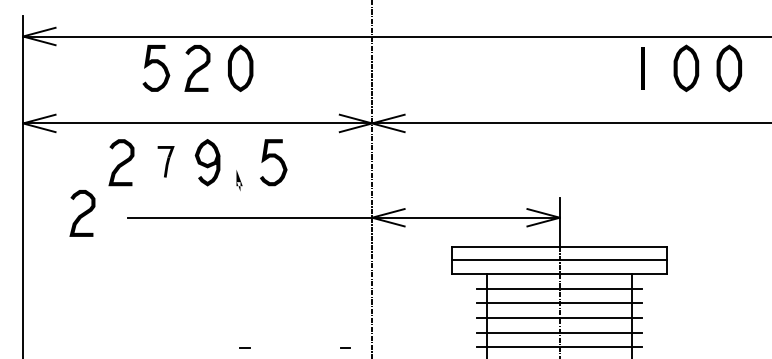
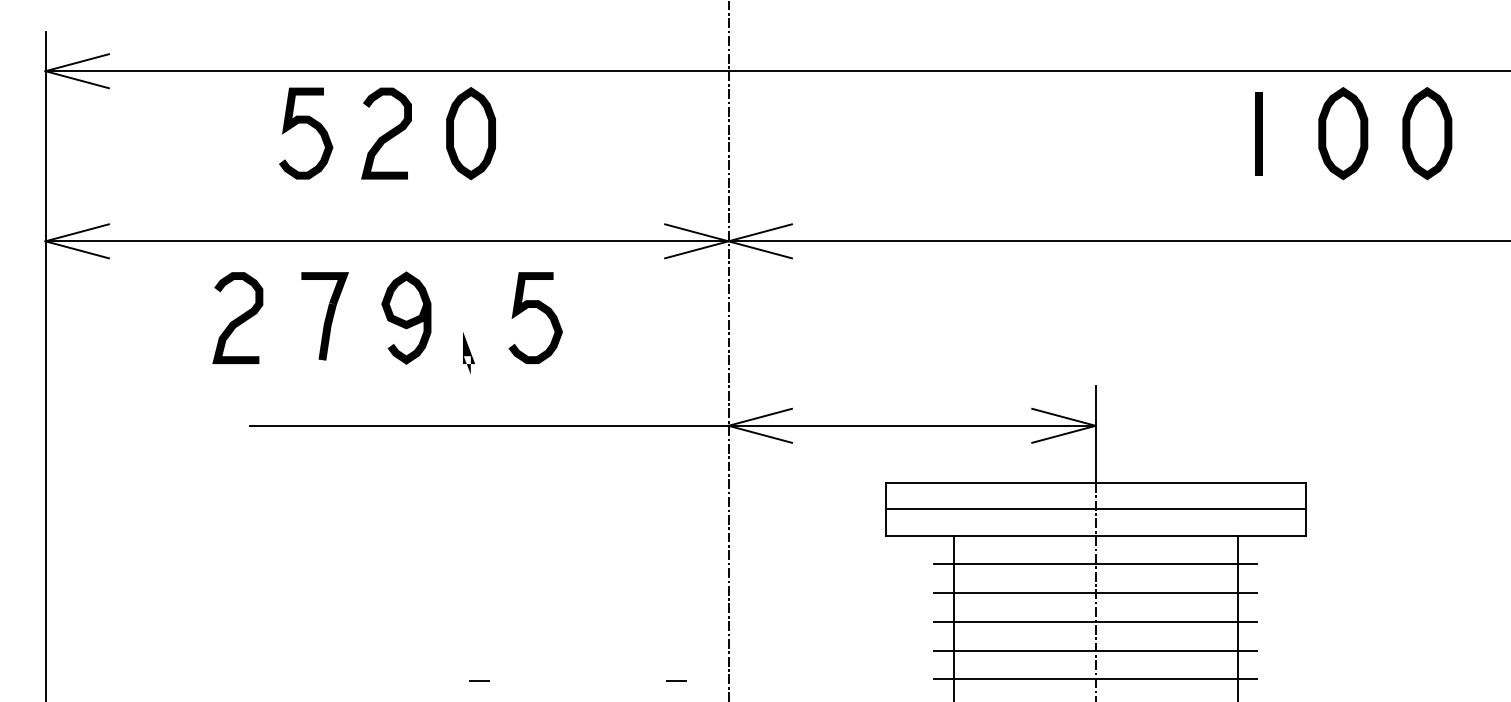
part: (166, 161) -> (326, 315), size x1.43
curve: (82, 213) -> (161, 417), removed

